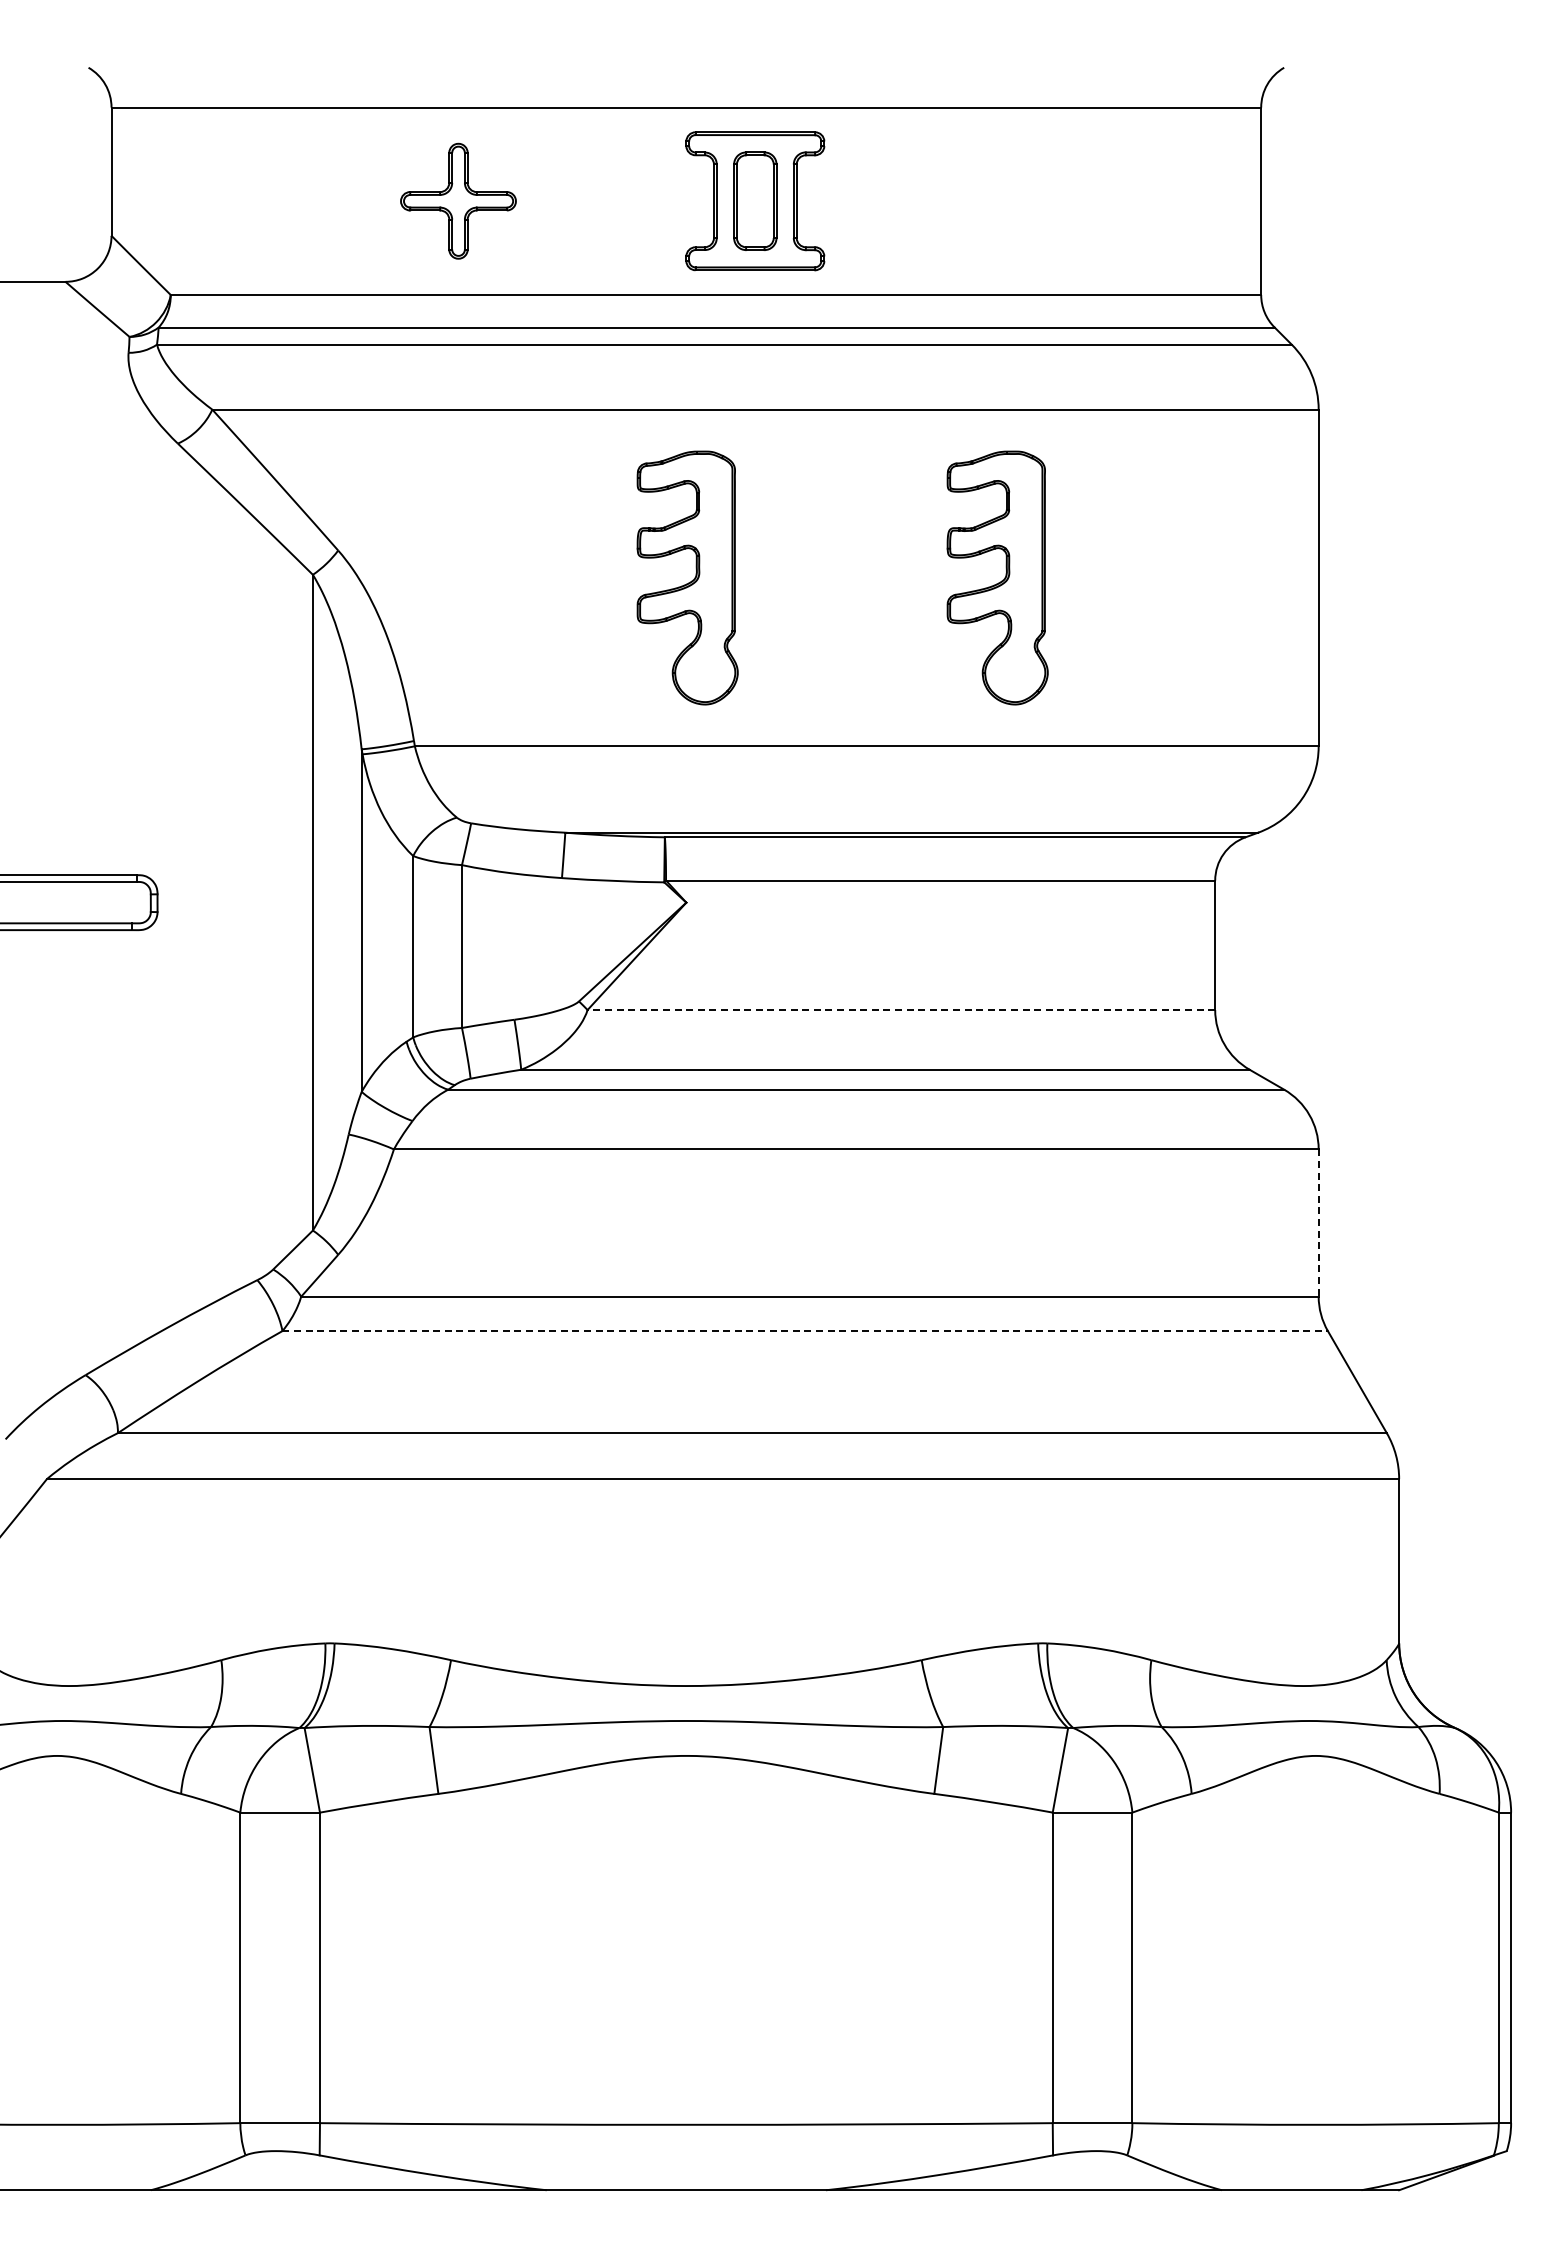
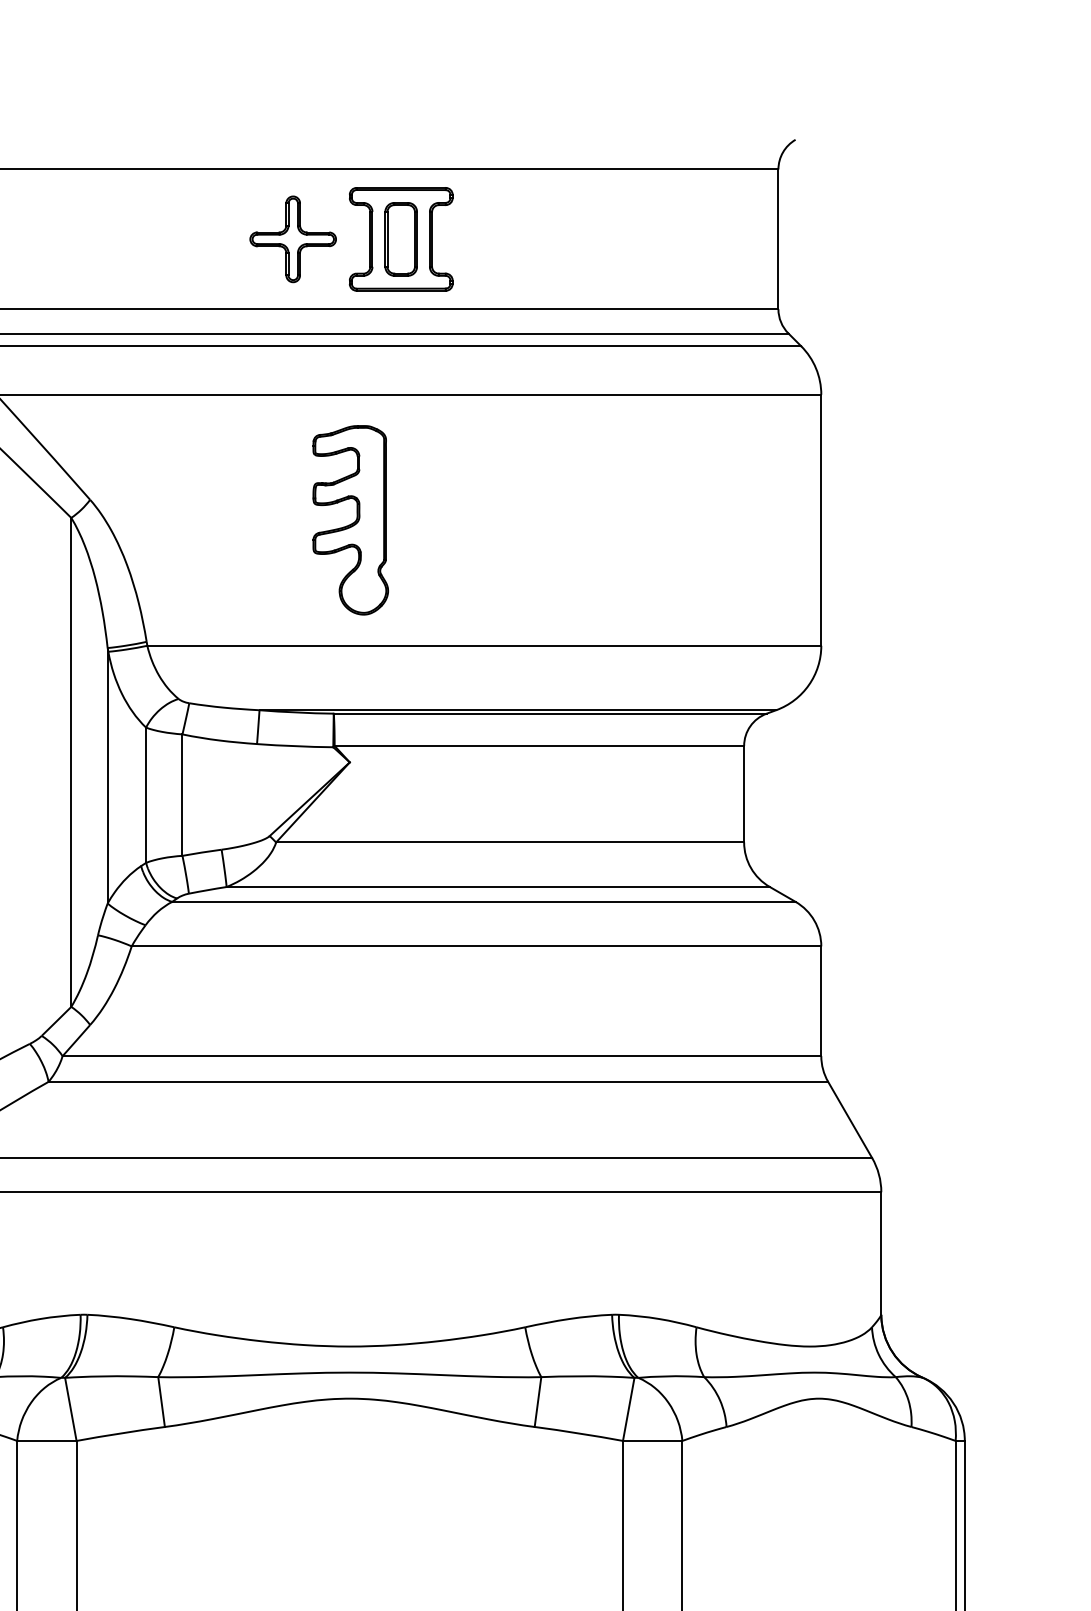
part: (458, 200) -> (293, 238), moved
part: (997, 577) -> (581, 519), removed
line: (901, 1010) -> (510, 842), dashed -> solid
line: (1318, 1223) -> (821, 1001), dashed -> solid
line: (805, 1331) -> (438, 1082), dashed -> solid

